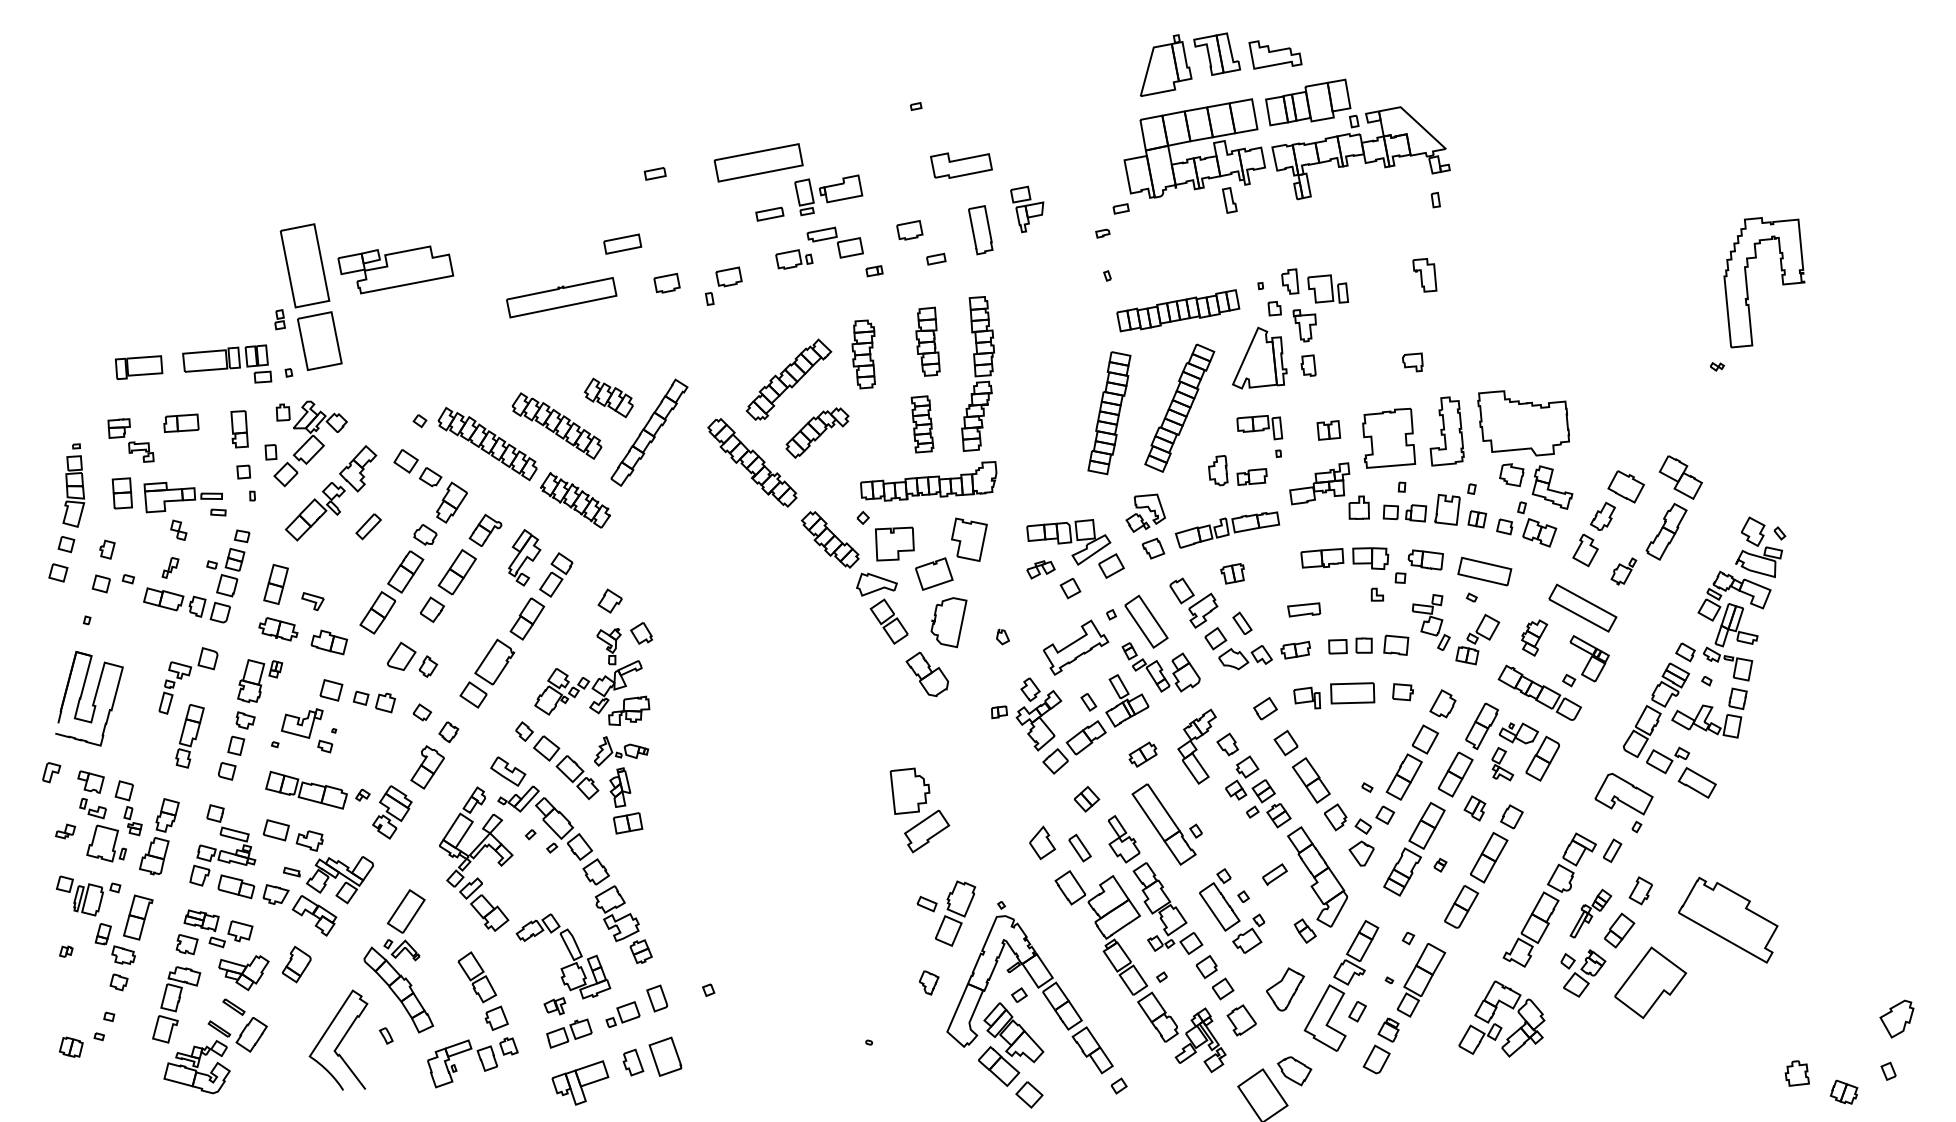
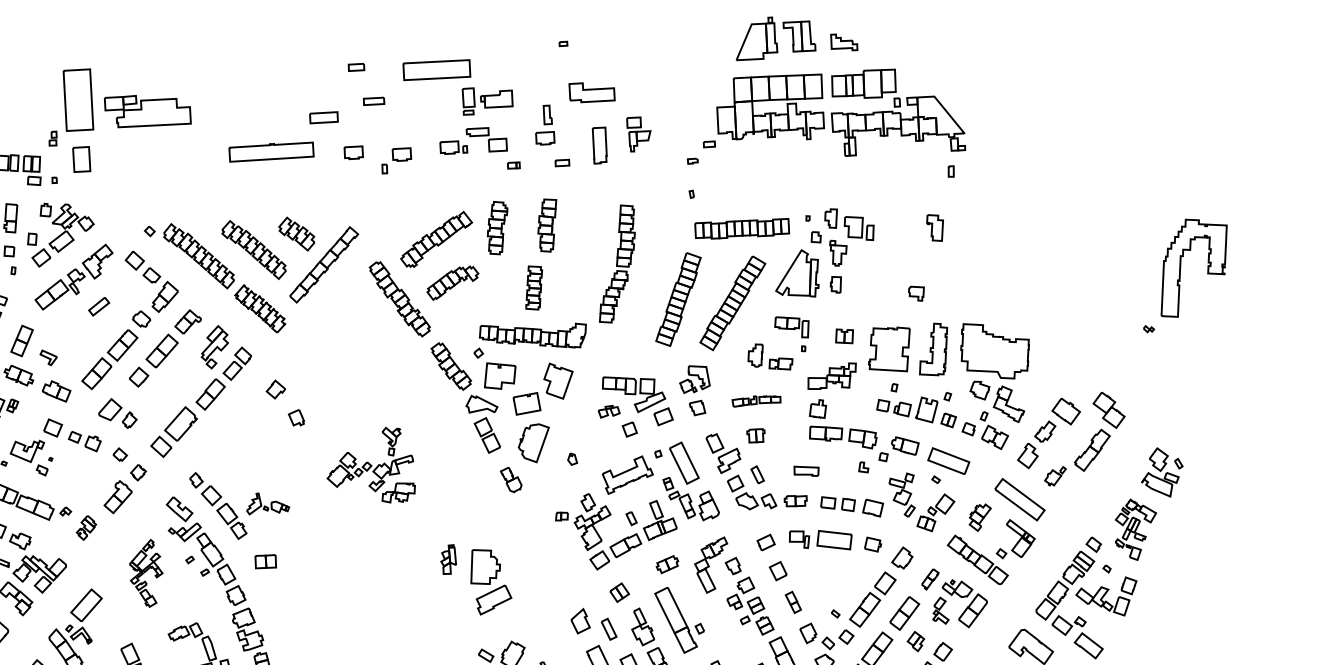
part: (1275, 54) -> (844, 42), size x0.7
part: (1229, 200) -> (547, 115), moved
part: (769, 213) -> (373, 100), moved
part: (319, 341) -> (81, 159), size x0.6
part: (977, 373) -> (618, 264), moved
part: (1358, 507) -> (817, 408), moved
part: (1227, 529) -> (756, 401), size x0.6
part: (1734, 625) -> (1134, 529), size x0.7
part: (927, 673) -> (511, 479), size x0.7
part: (592, 676) -> (374, 462), moved
part: (1482, 726) -> (930, 579), size x0.6
part: (1310, 780) -> (792, 602), size x0.6
part: (620, 787) -> (449, 559), moved
part: (392, 812) -> (86, 528), size x0.6
part: (475, 858) -> (145, 572), size x0.6

